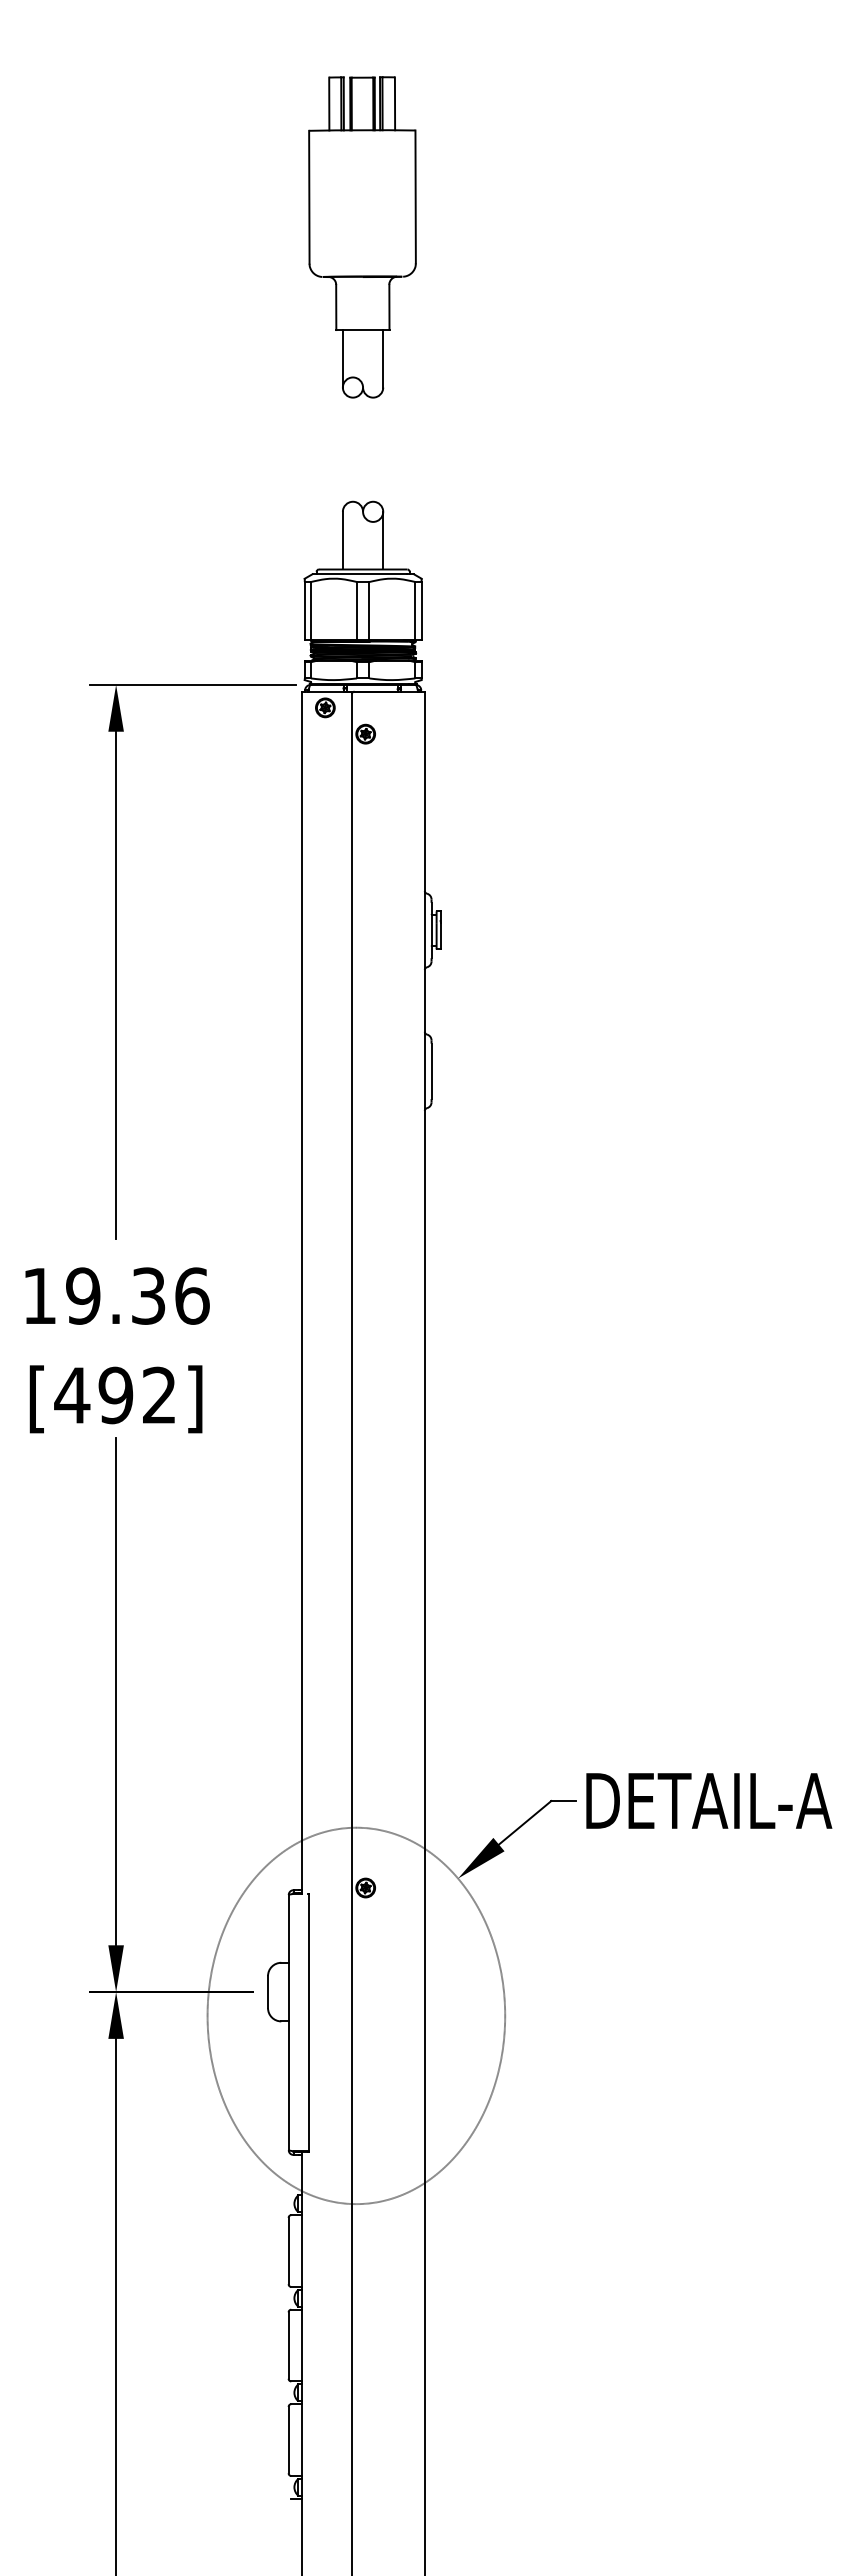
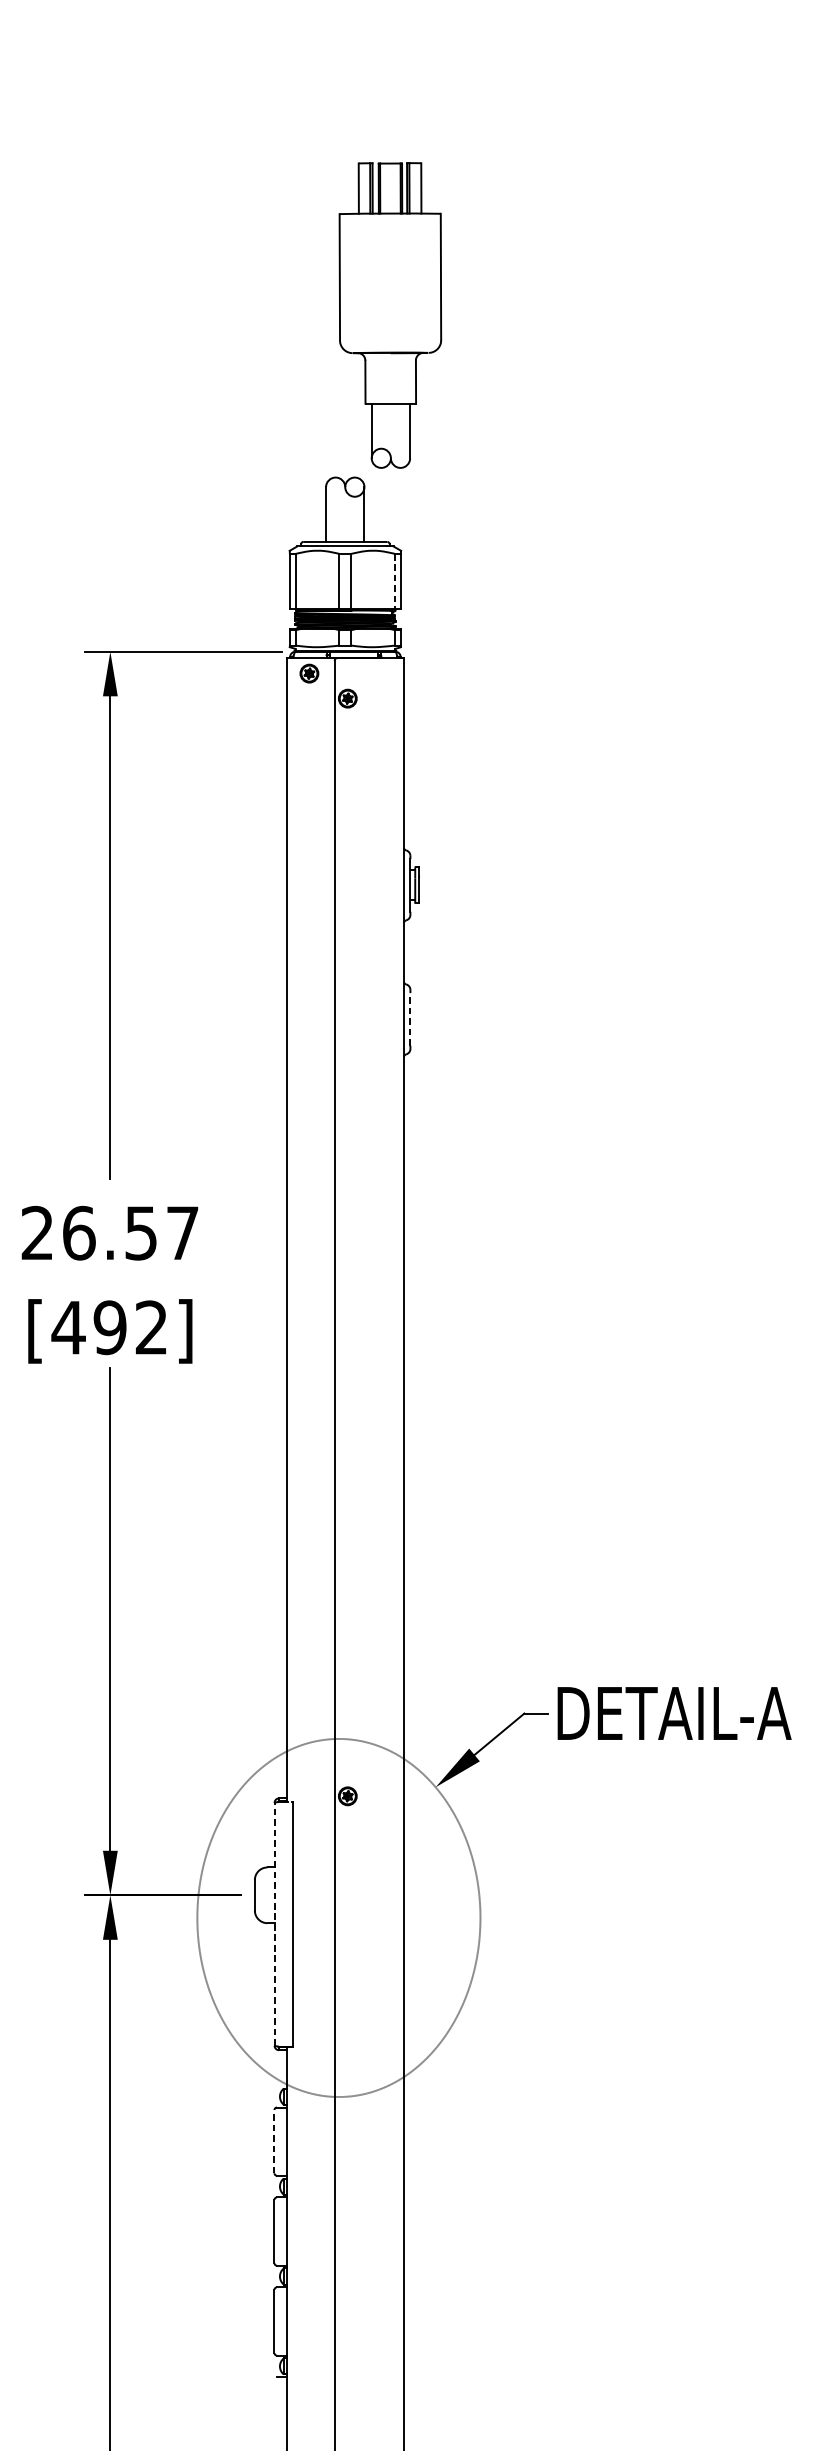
part: (362, 237) -> (390, 315), moved
line: (415, 611) -> (395, 581), solid -> dashed
line: (431, 1071) -> (410, 1019), solid -> dashed
text: (116, 1295) -> (110, 1232), 19.36 -> 26.57
line: (288, 2022) -> (274, 1924), solid -> dashed
line: (288, 2250) -> (274, 2141), solid -> dashed

